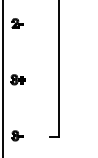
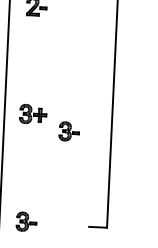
part: (37, 87) -> (69, 130), added

